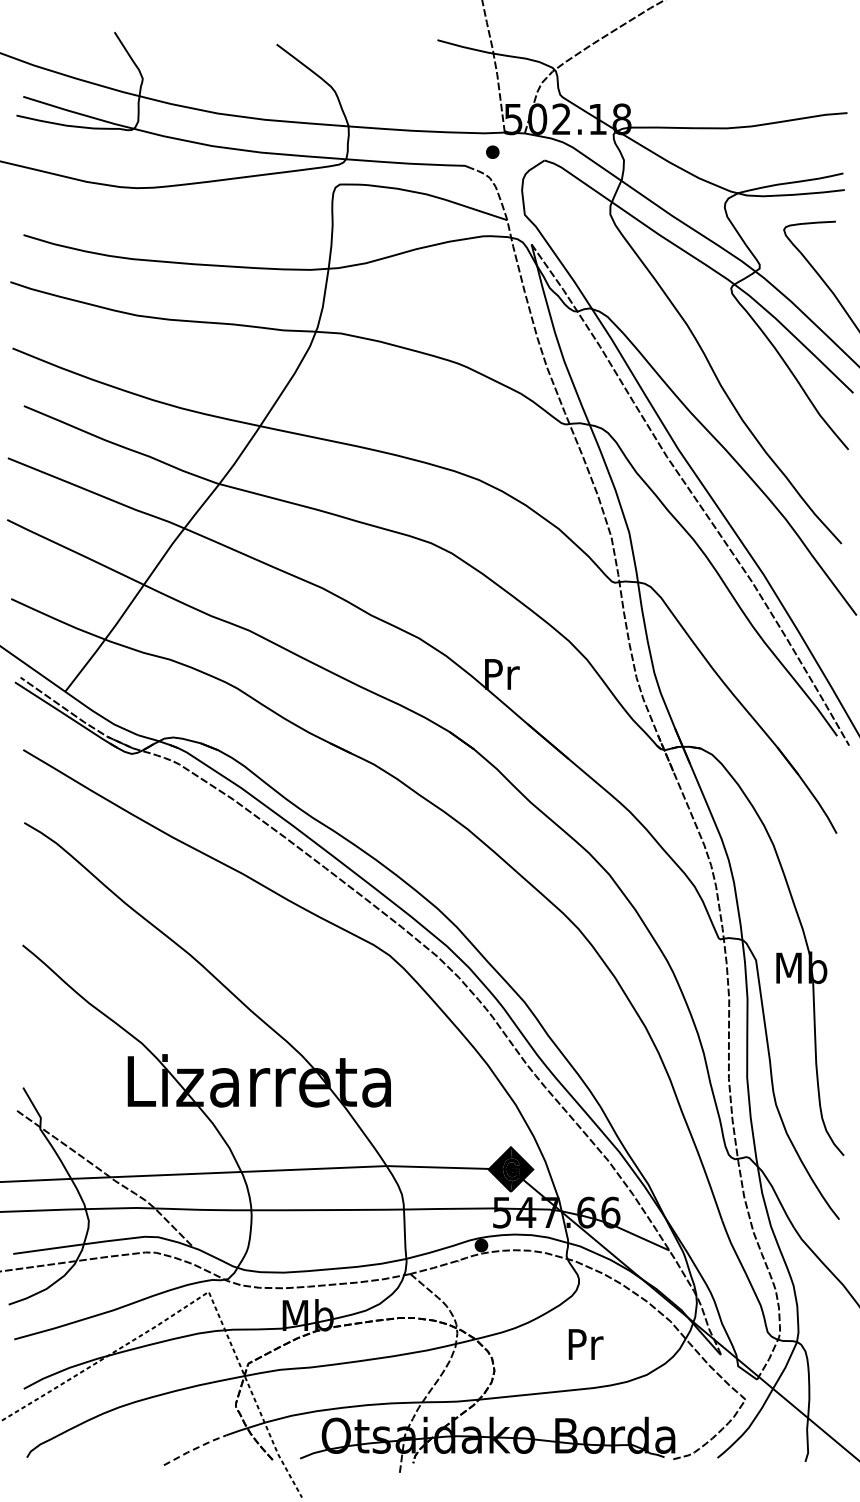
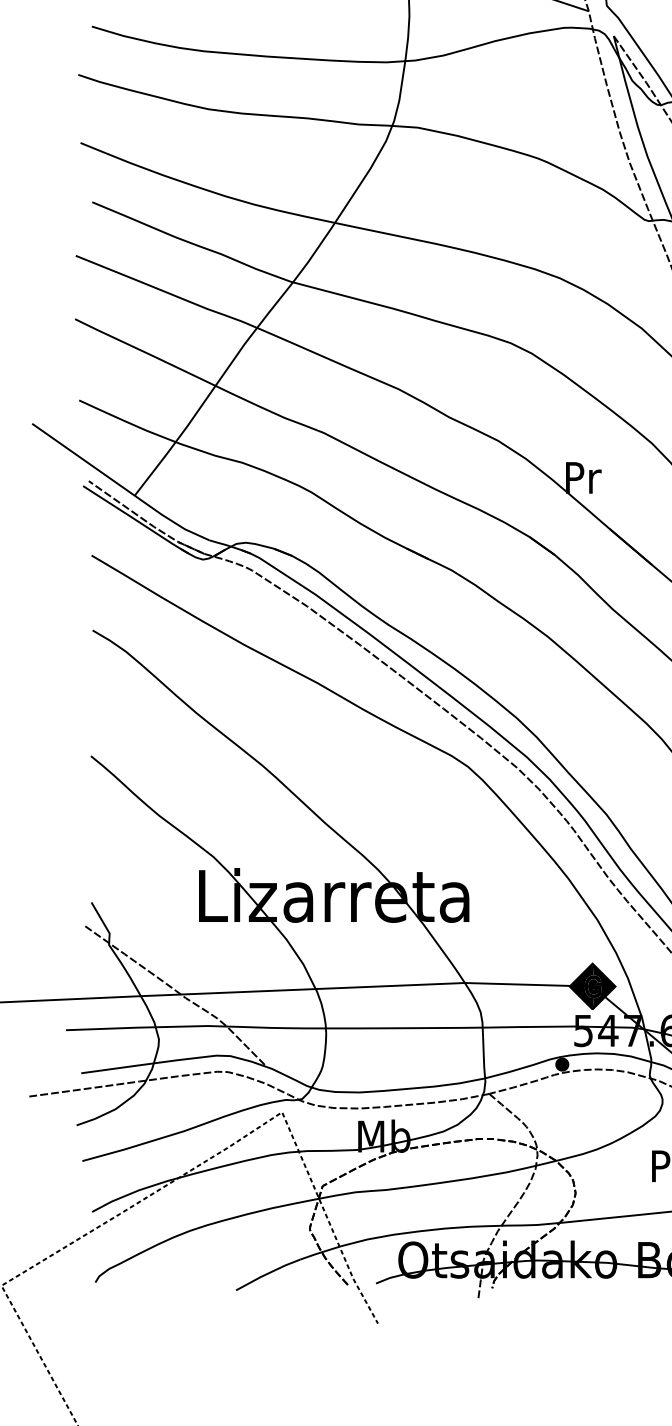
line: (194, 1449) -> (267, 1274), dashed -> solid

